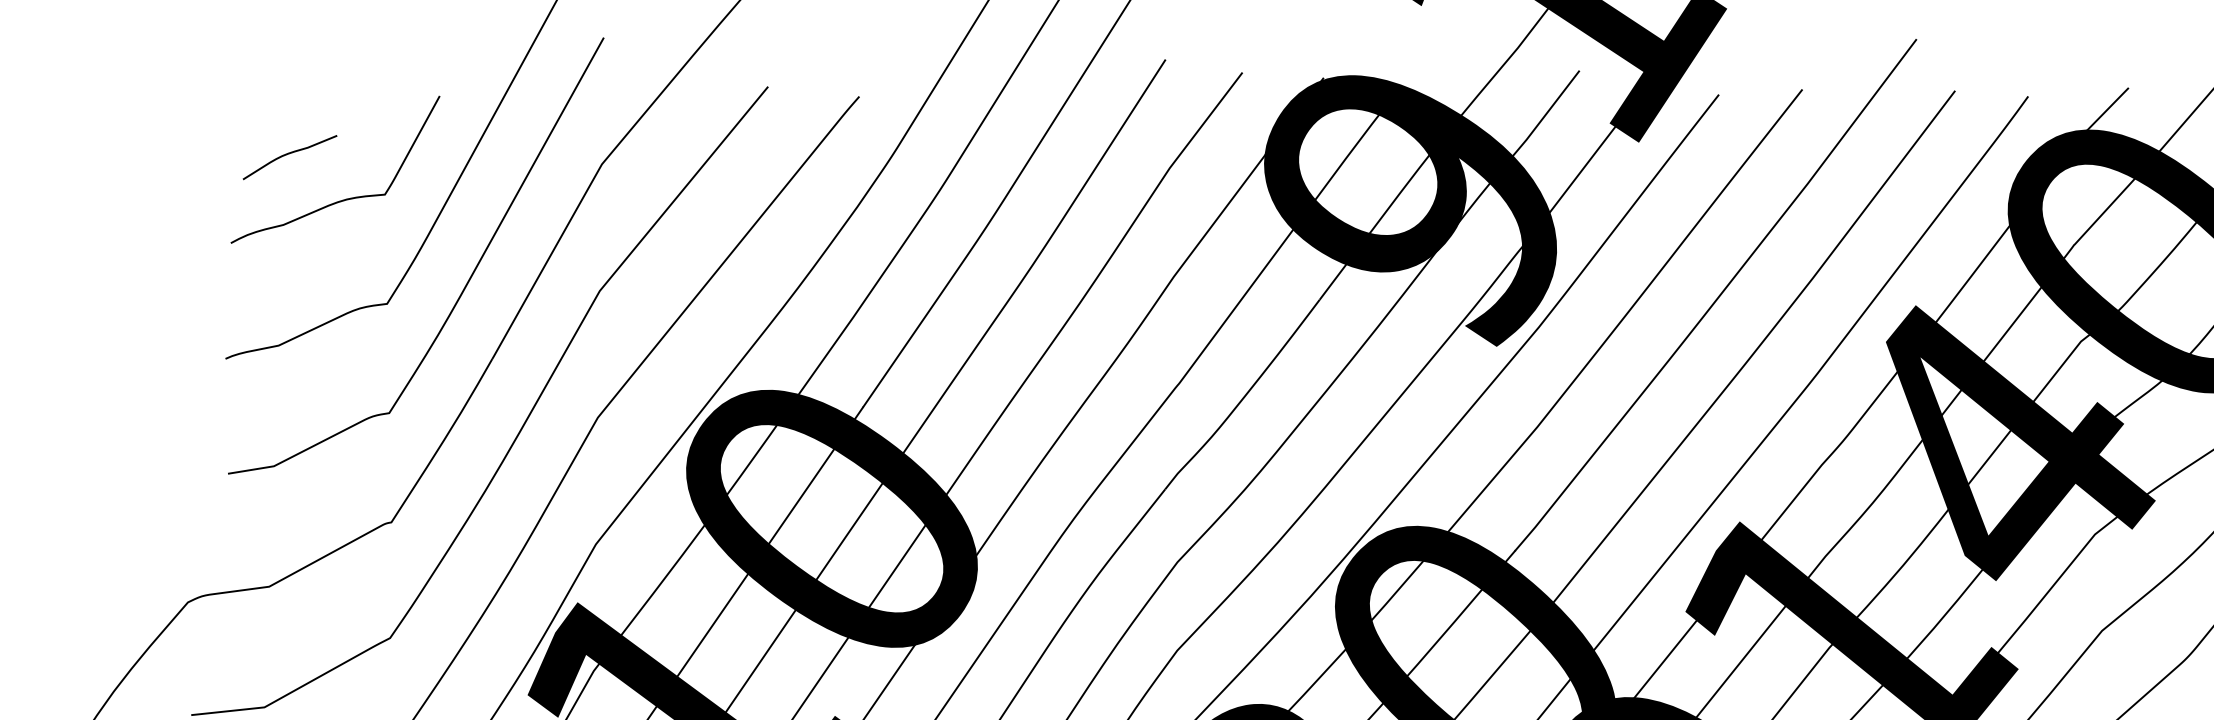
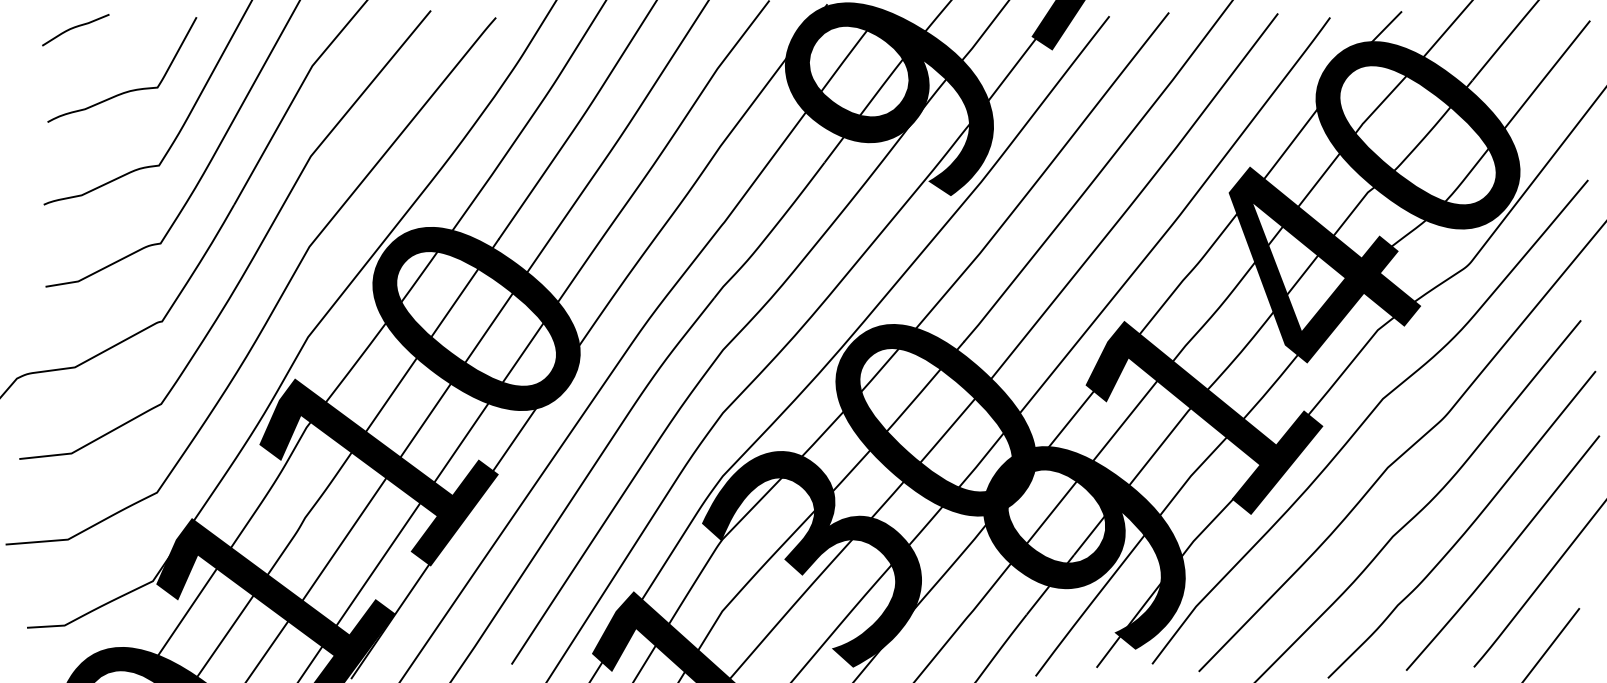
curve: (288, 155) -> (74, 28), moved

